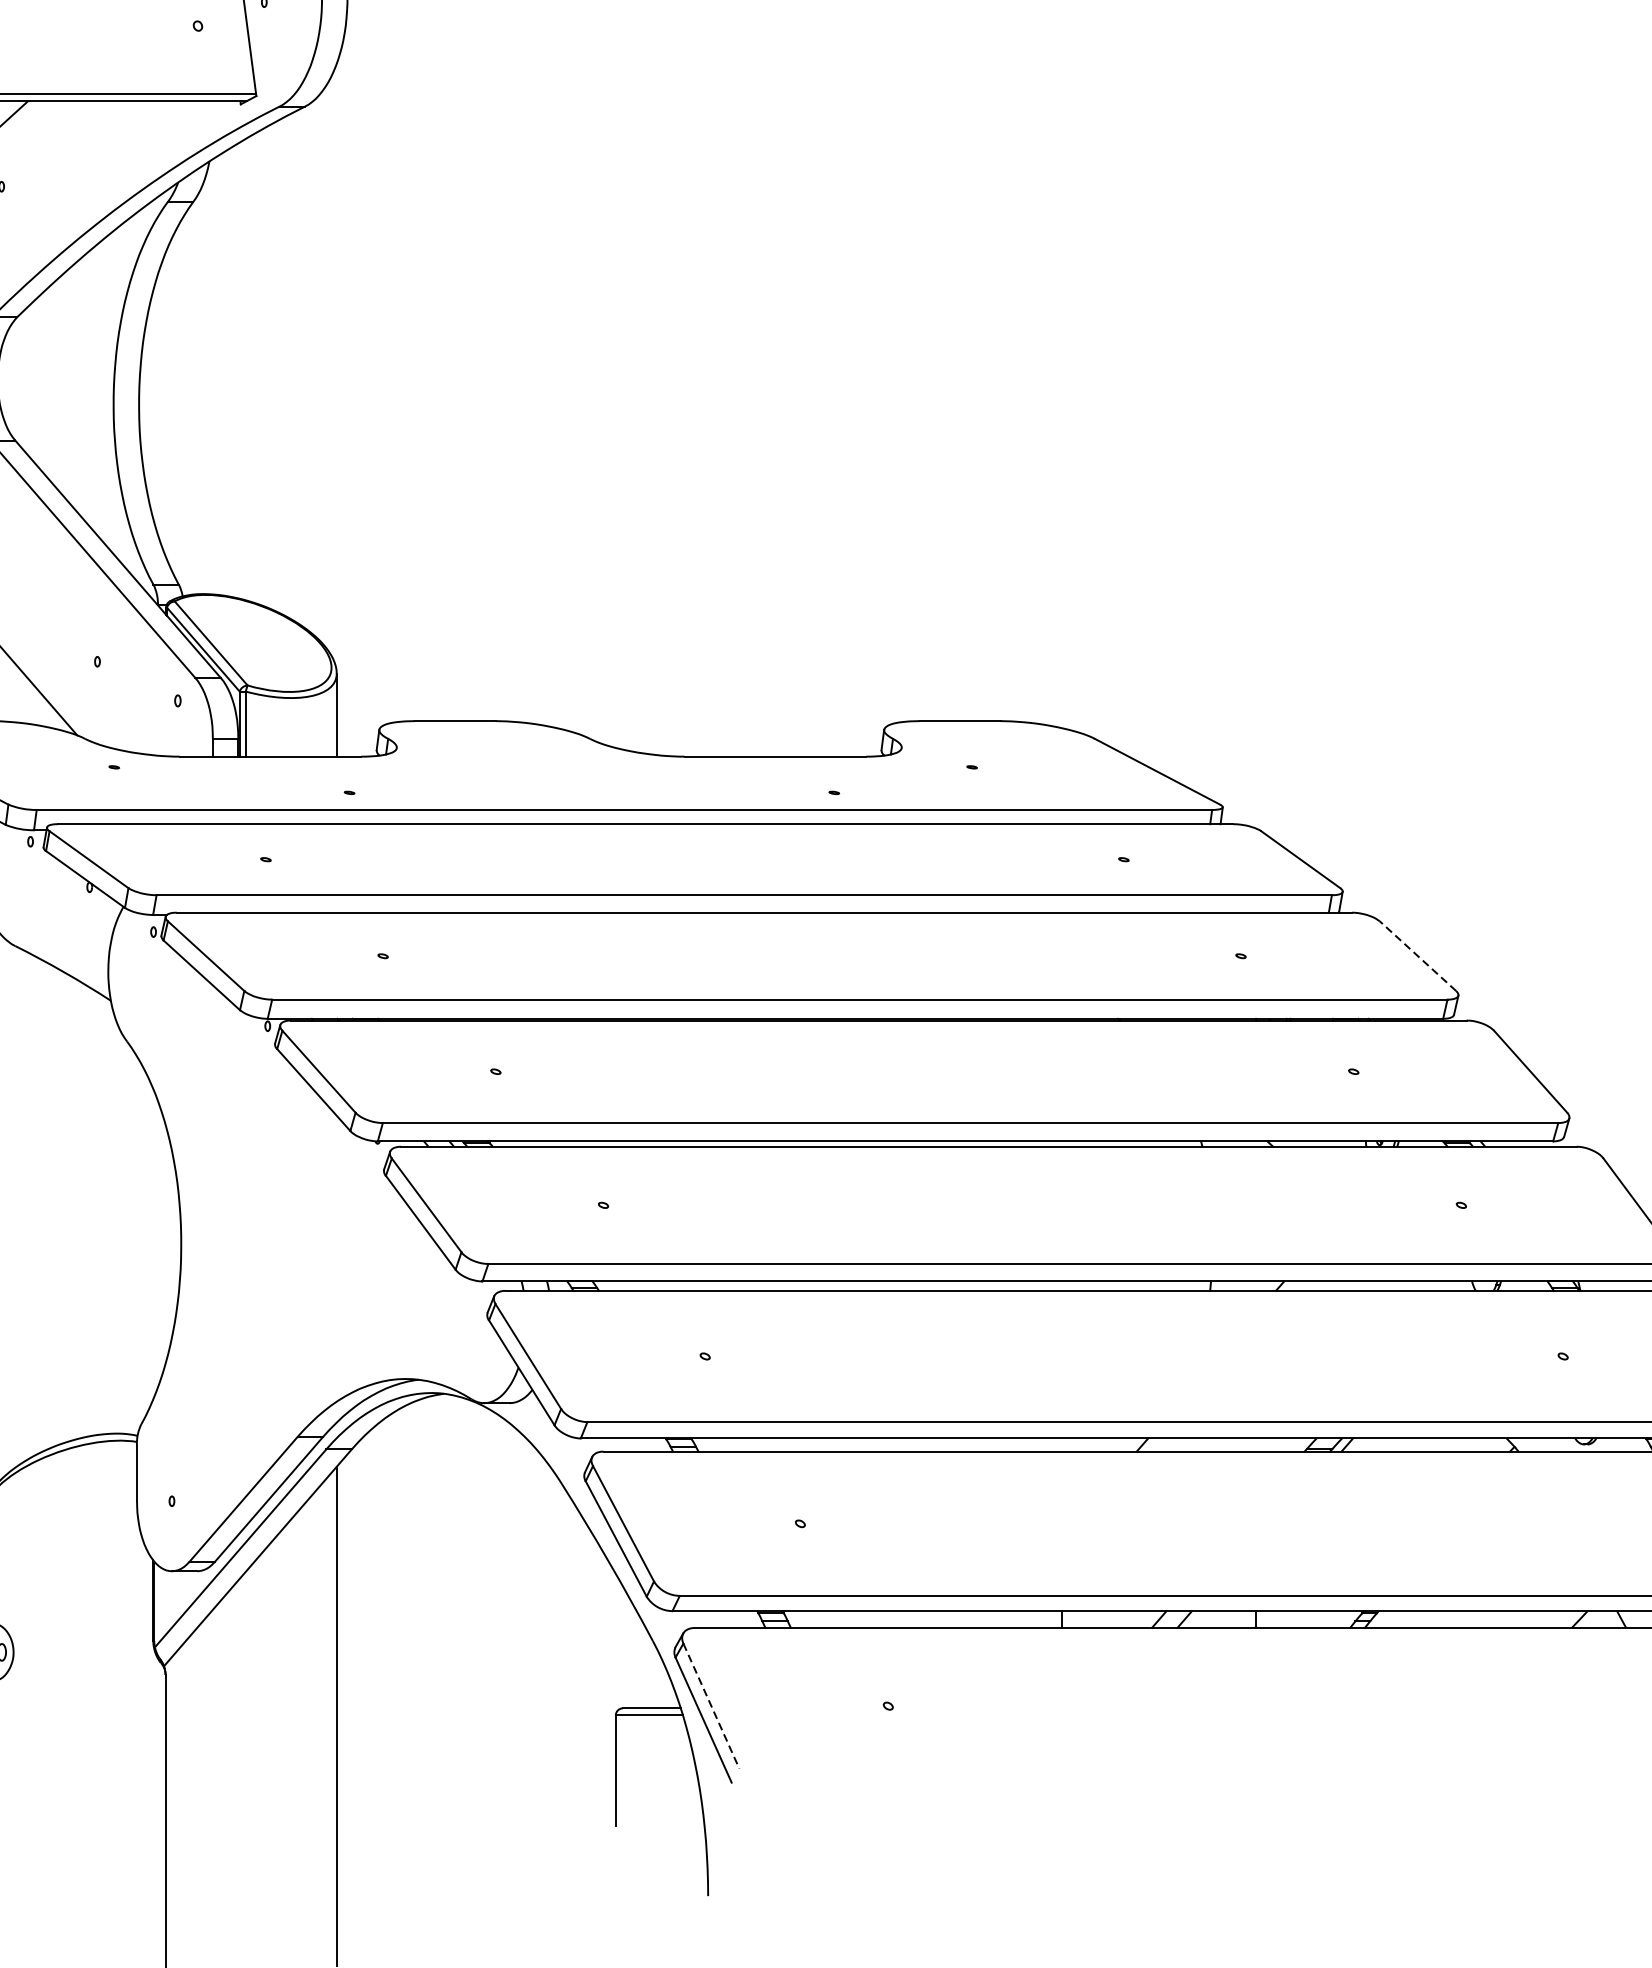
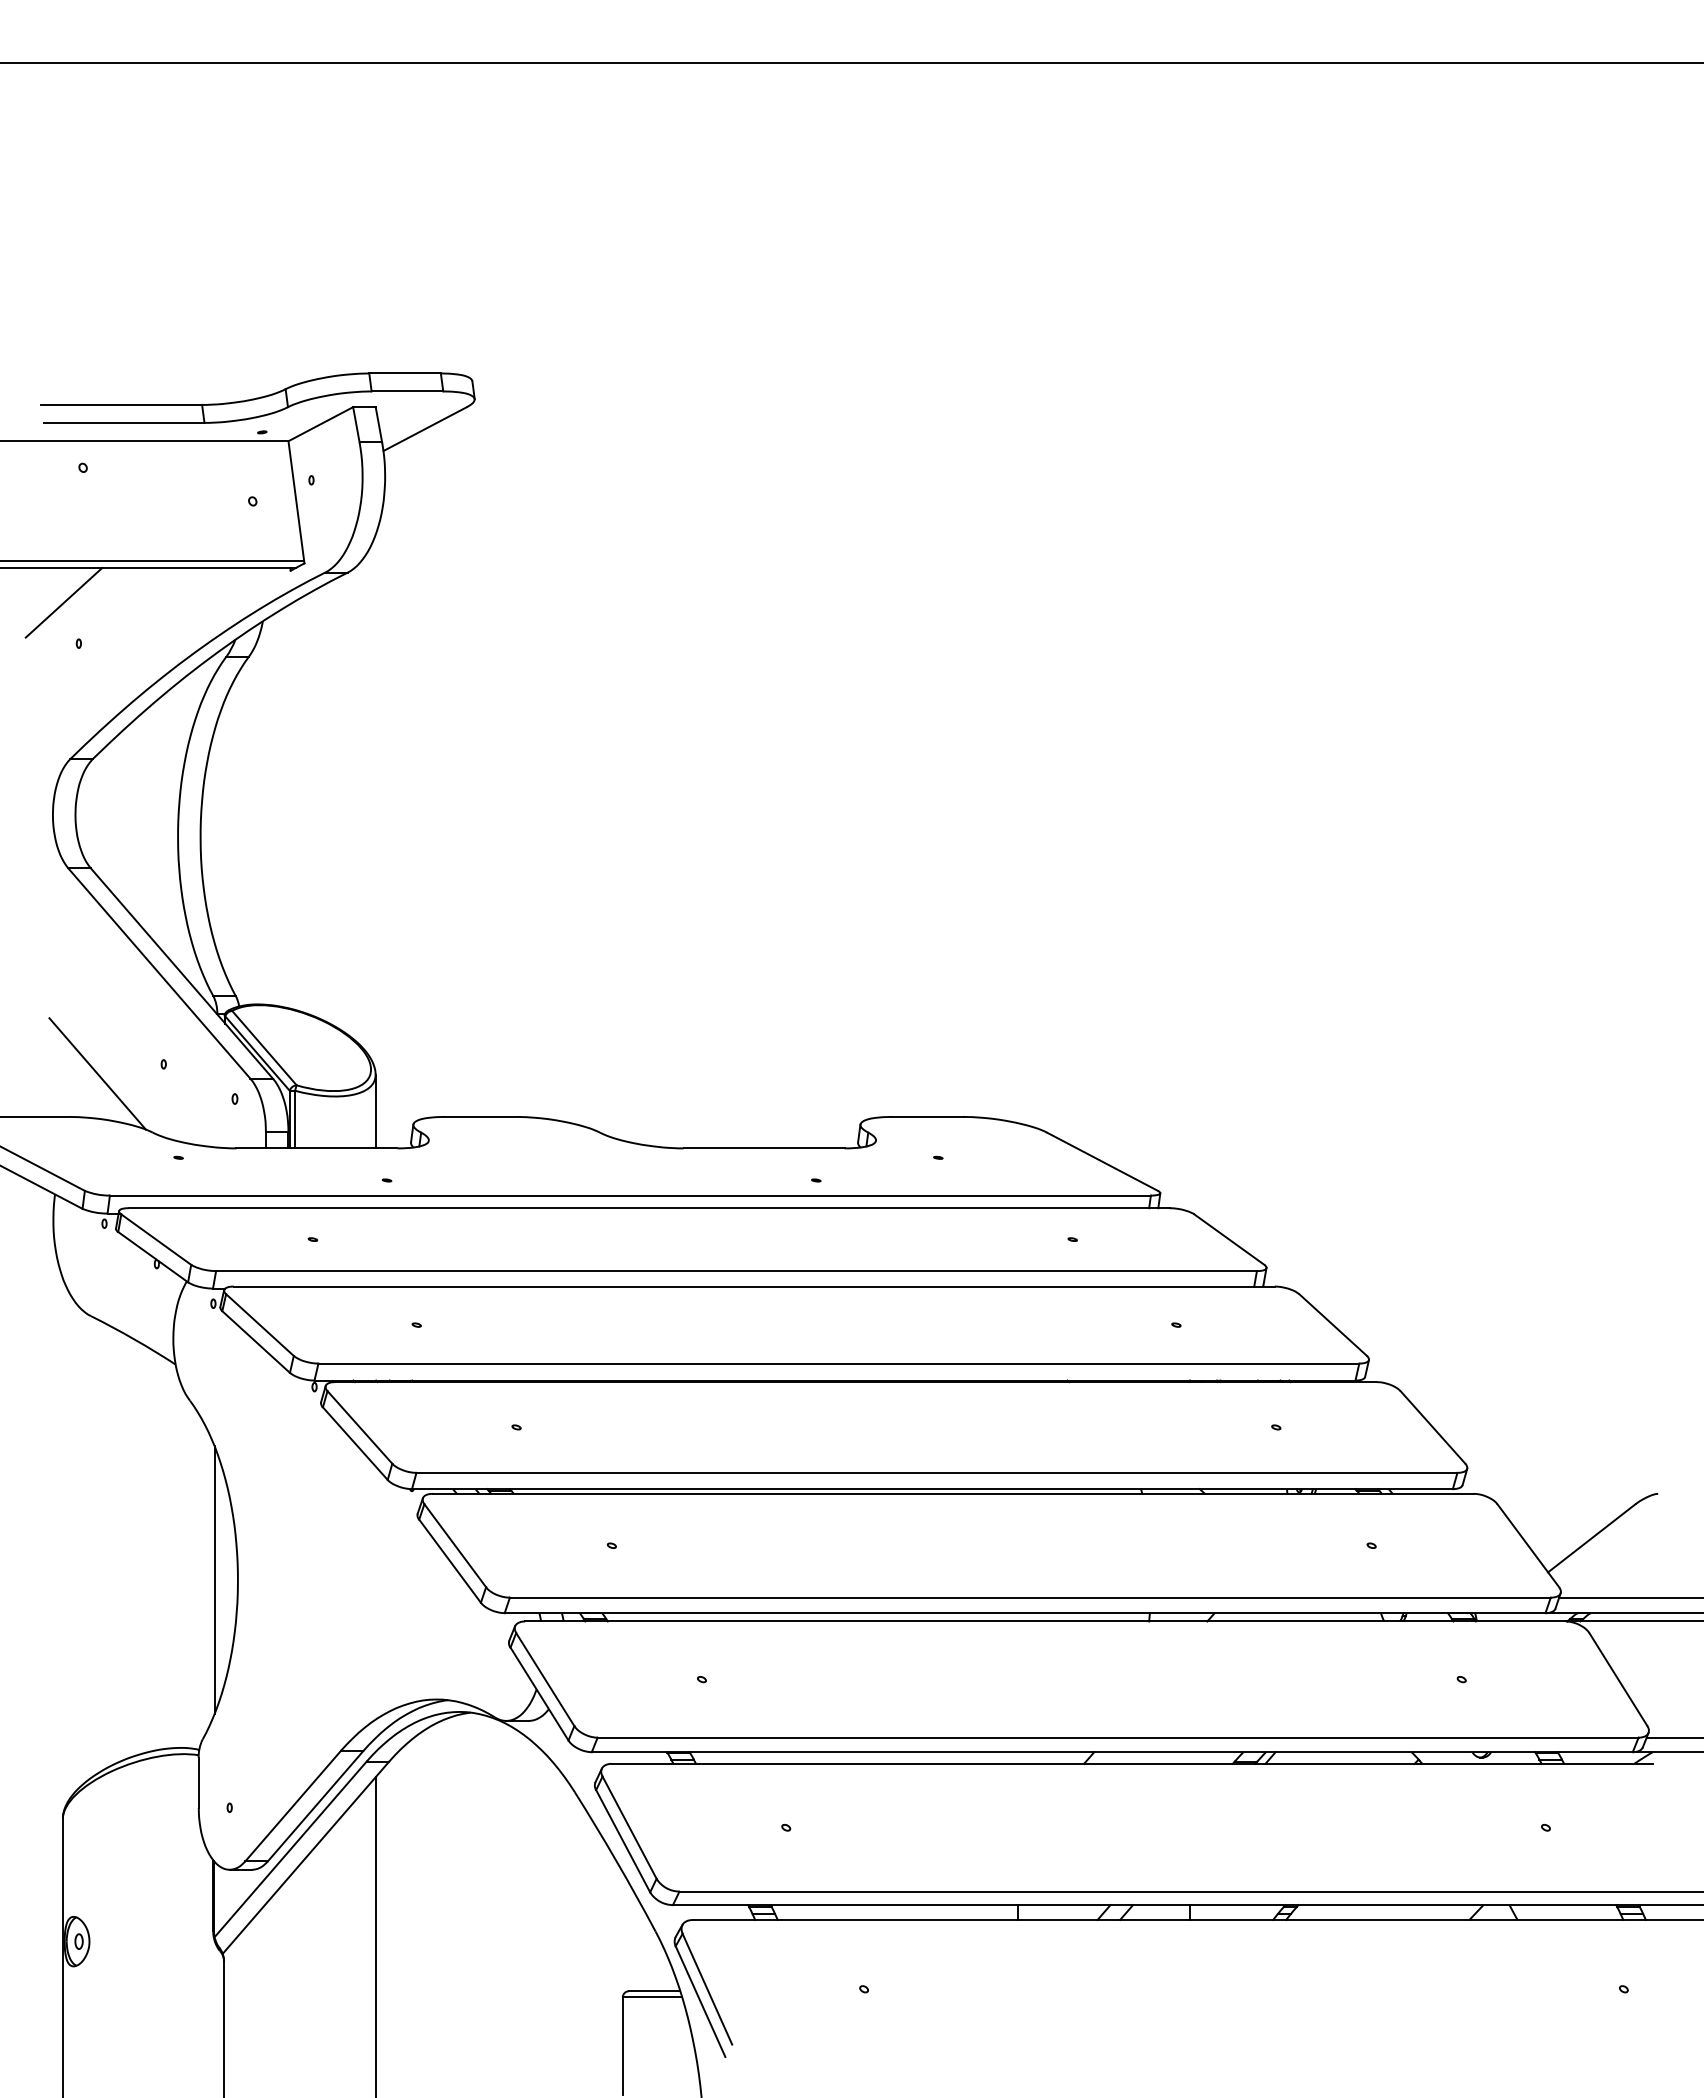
line: (1418, 956) -> (1333, 1325), dashed -> solid
line: (154, 1243) -> (214, 1579), added
line: (711, 1706) -> (707, 1989), dashed -> solid

